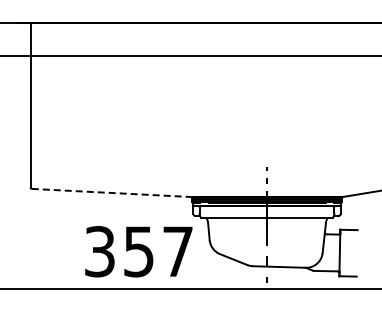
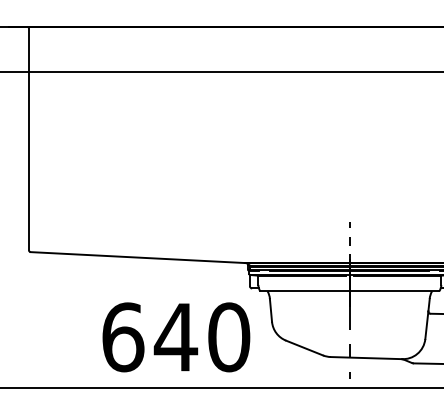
line: (111, 192) -> (138, 256), dashed -> solid
text: (138, 251) -> (175, 337), 357 -> 640

